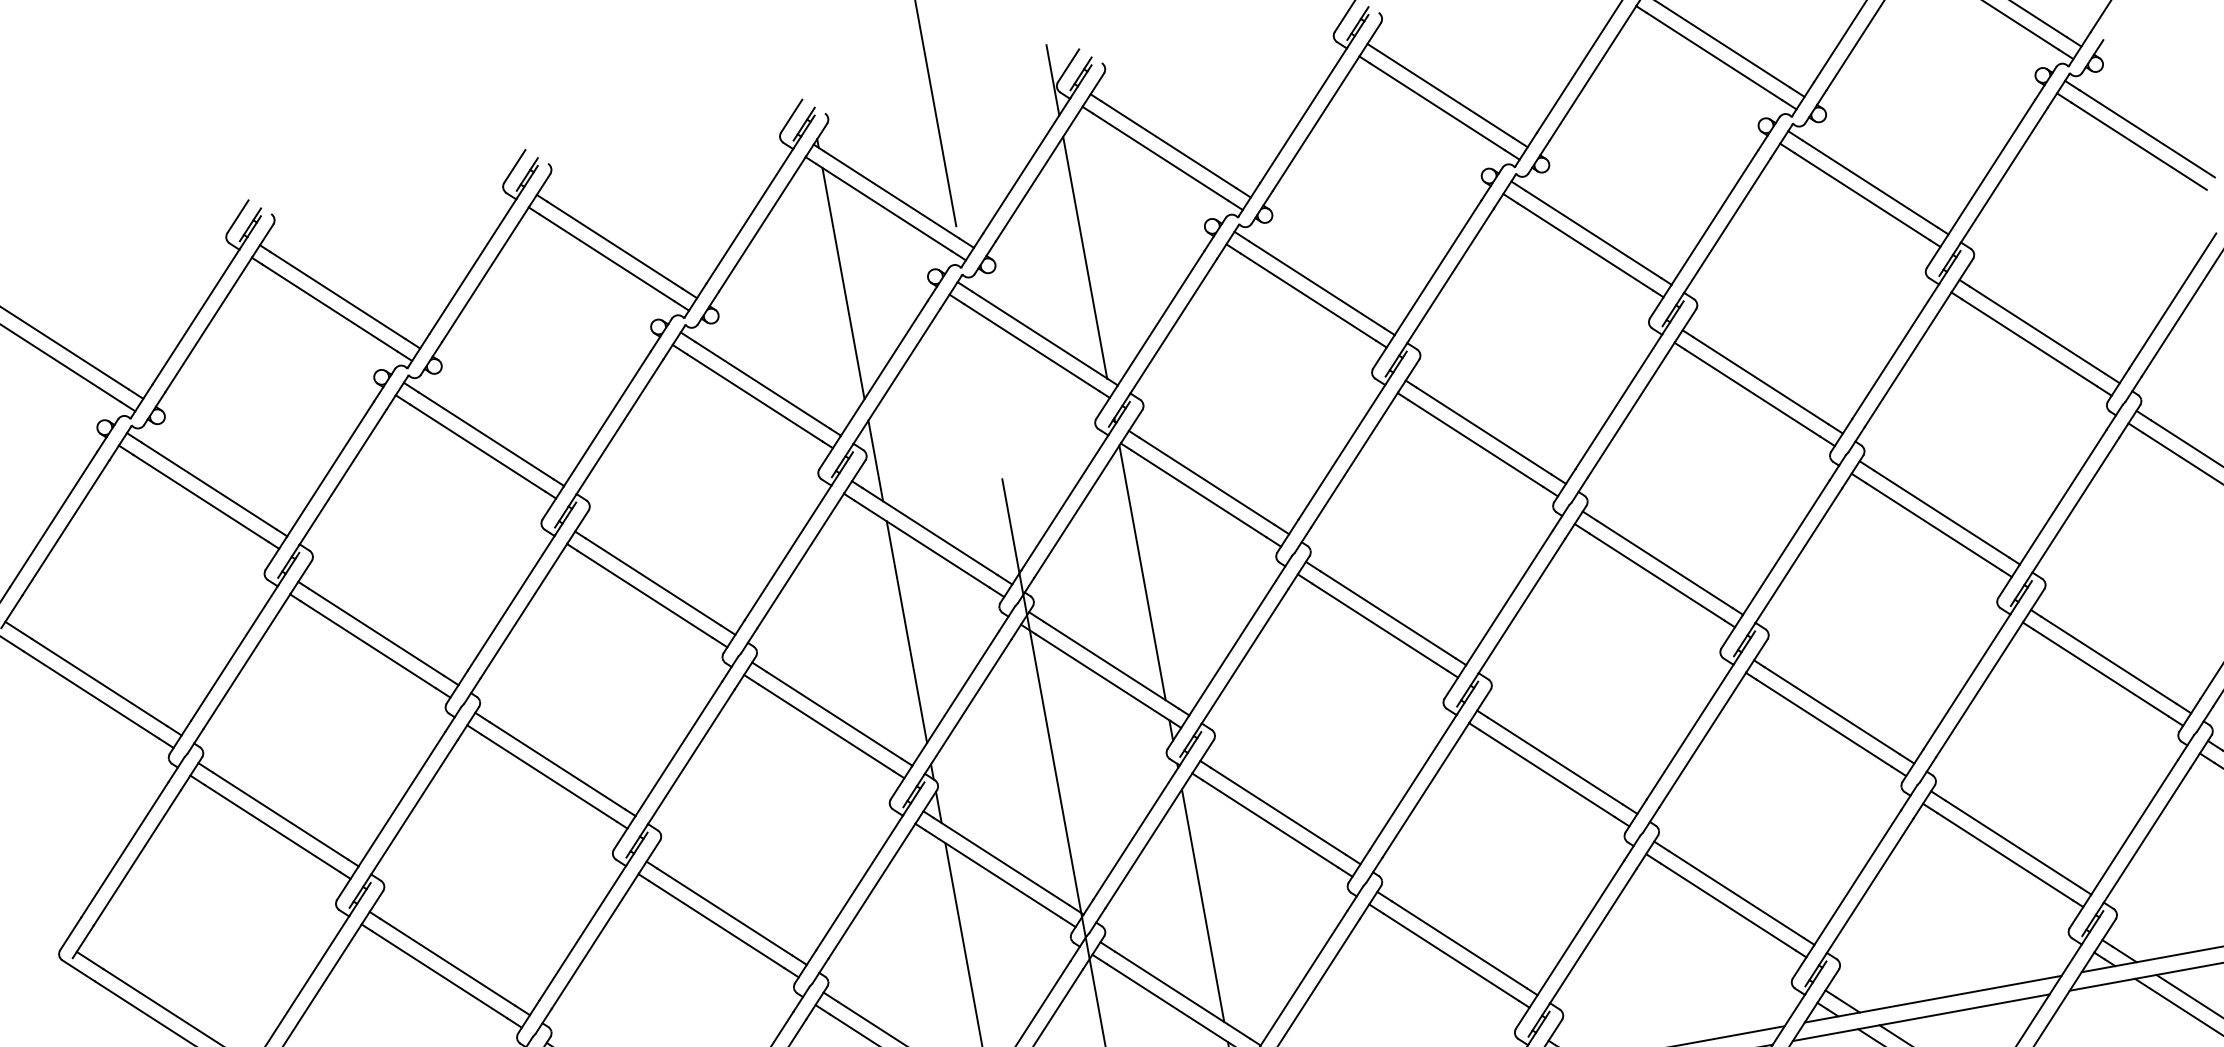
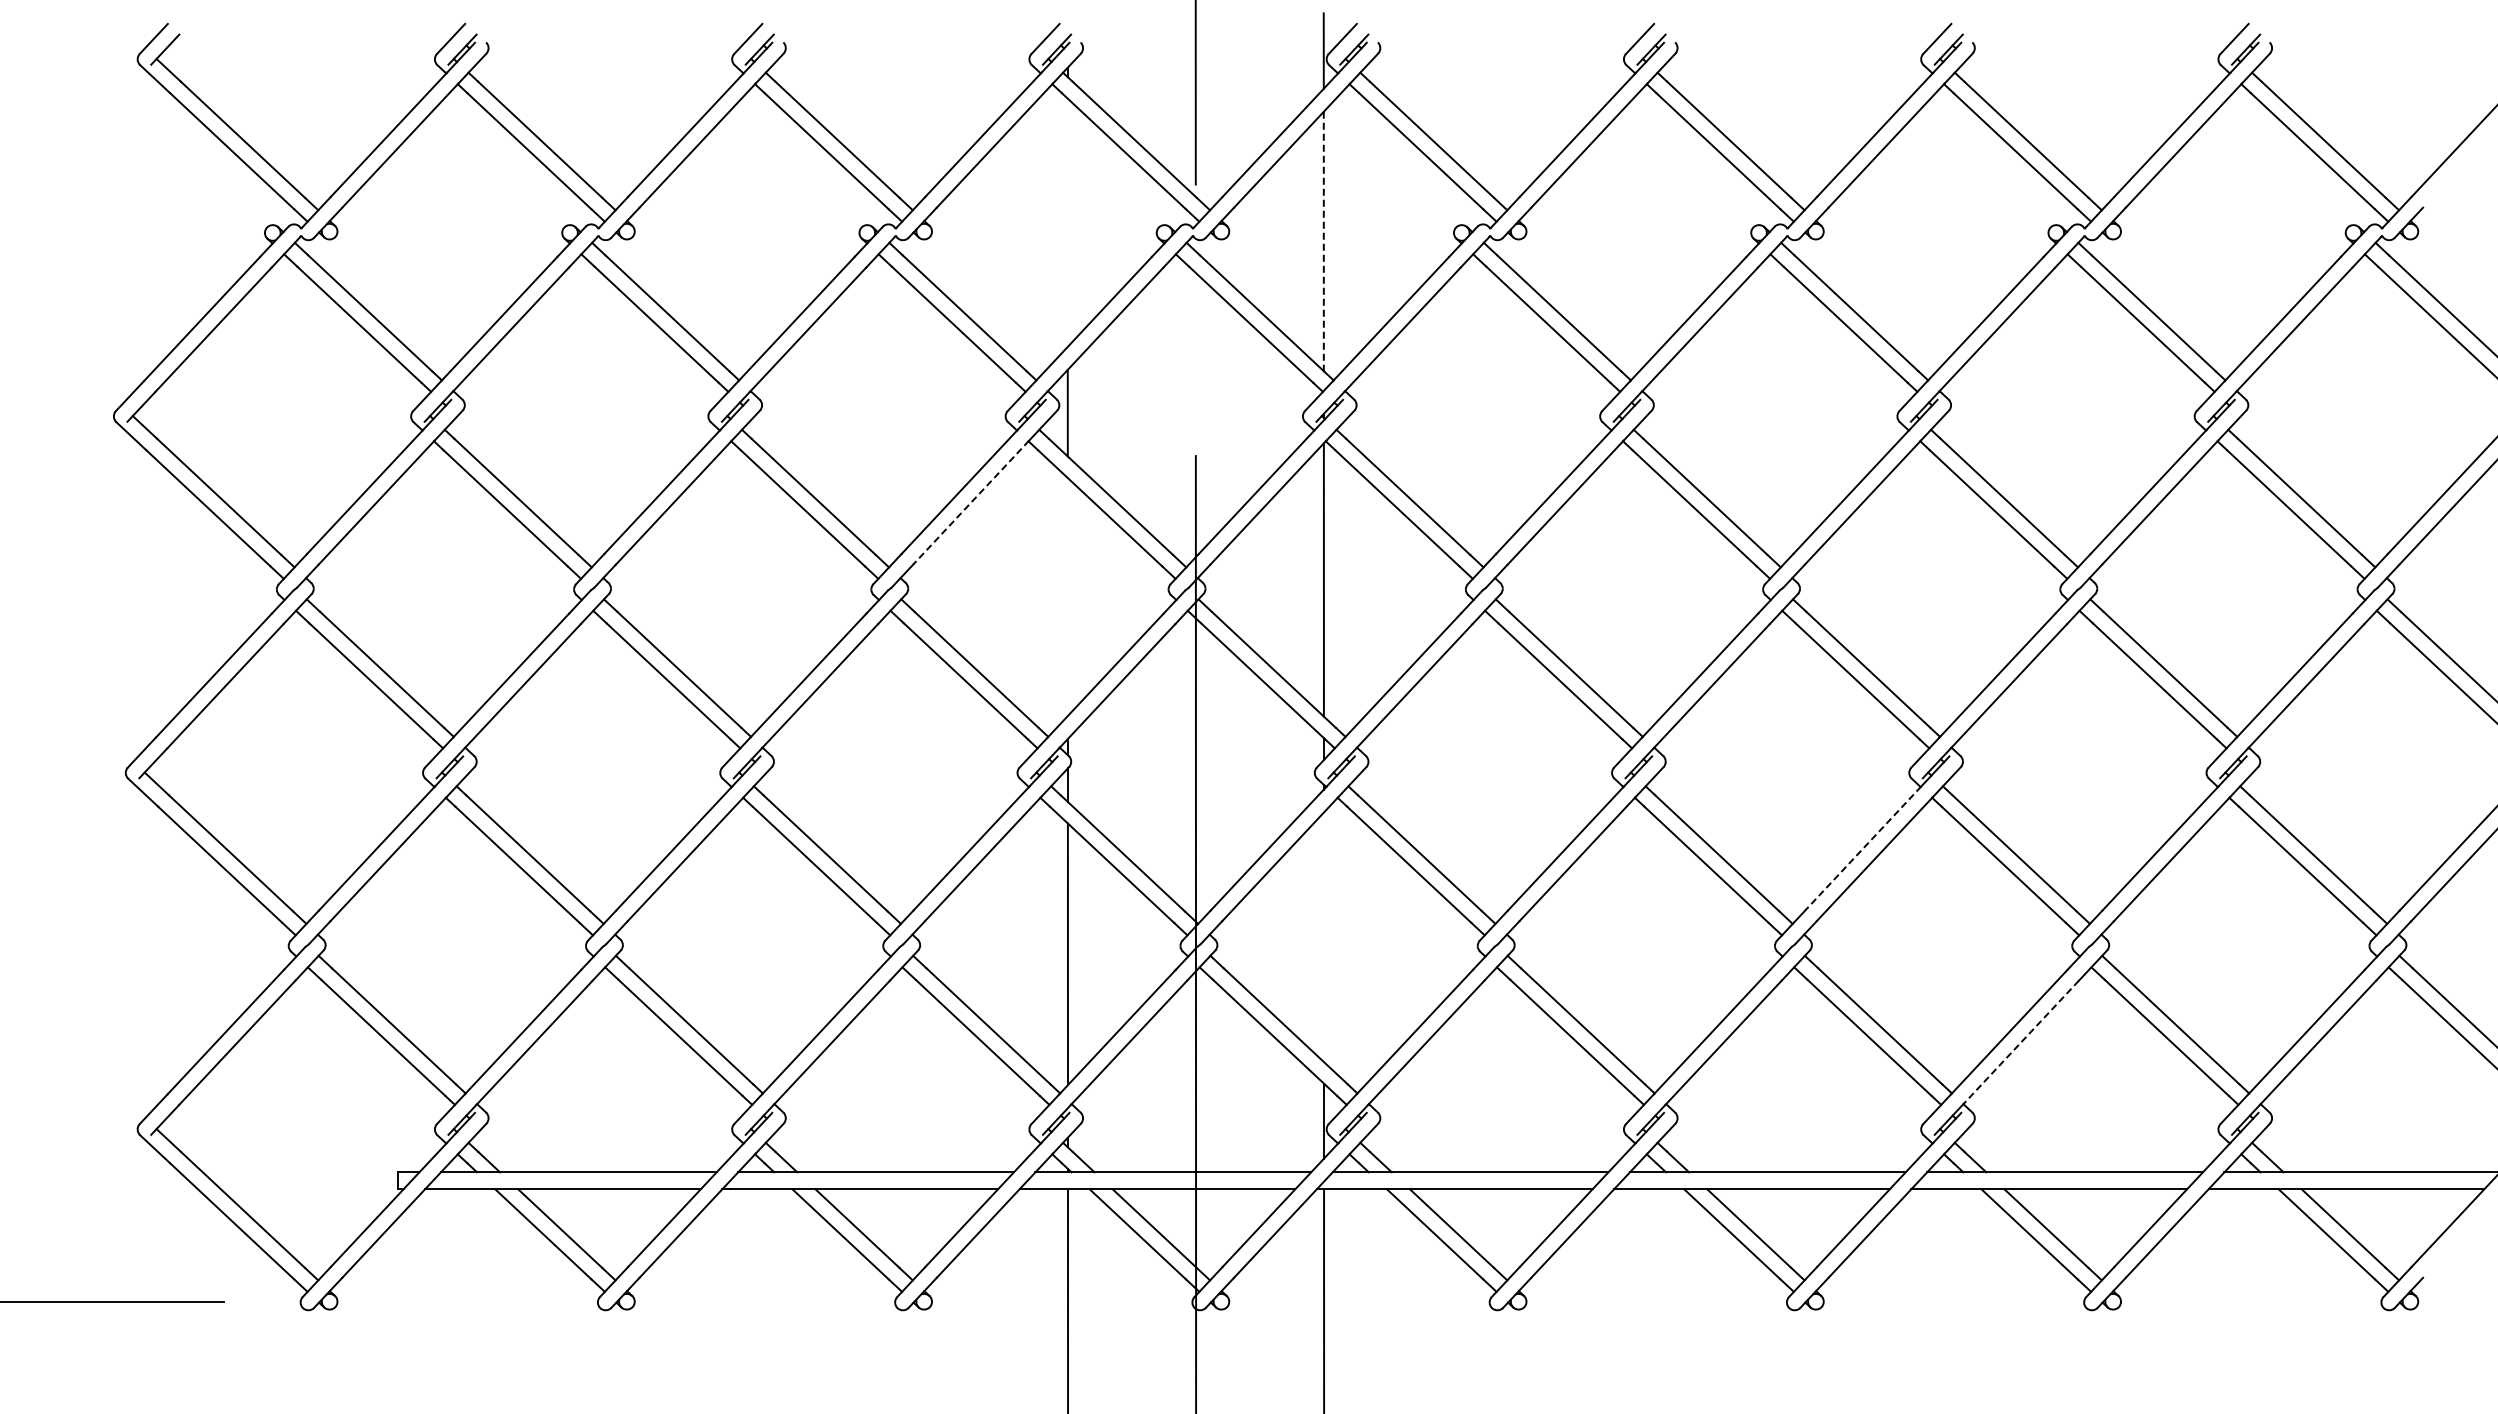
line: (1084, 257) -> (1323, 241), solid -> dashed
line: (843, 283) -> (1067, 222), removed
line: (801, 560) -> (971, 502), solid -> dashed
line: (906, 631) -> (1067, 596), removed
line: (1690, 731) -> (1863, 848), solid -> dashed
line: (1869, 885) -> (2020, 1042), solid -> dashed
line: (1202, 906) -> (1323, 937), removed

